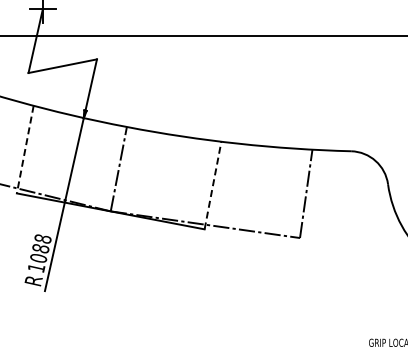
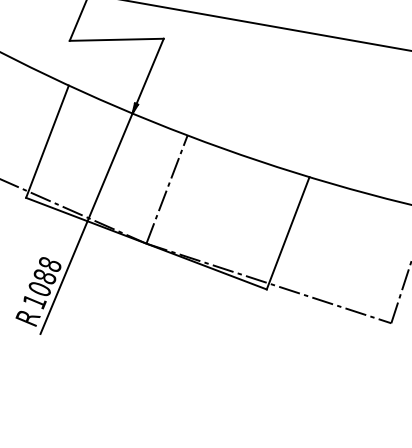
line: (25, 149) -> (47, 141), dashed -> solid
line: (213, 185) -> (288, 233), dashed -> solid

